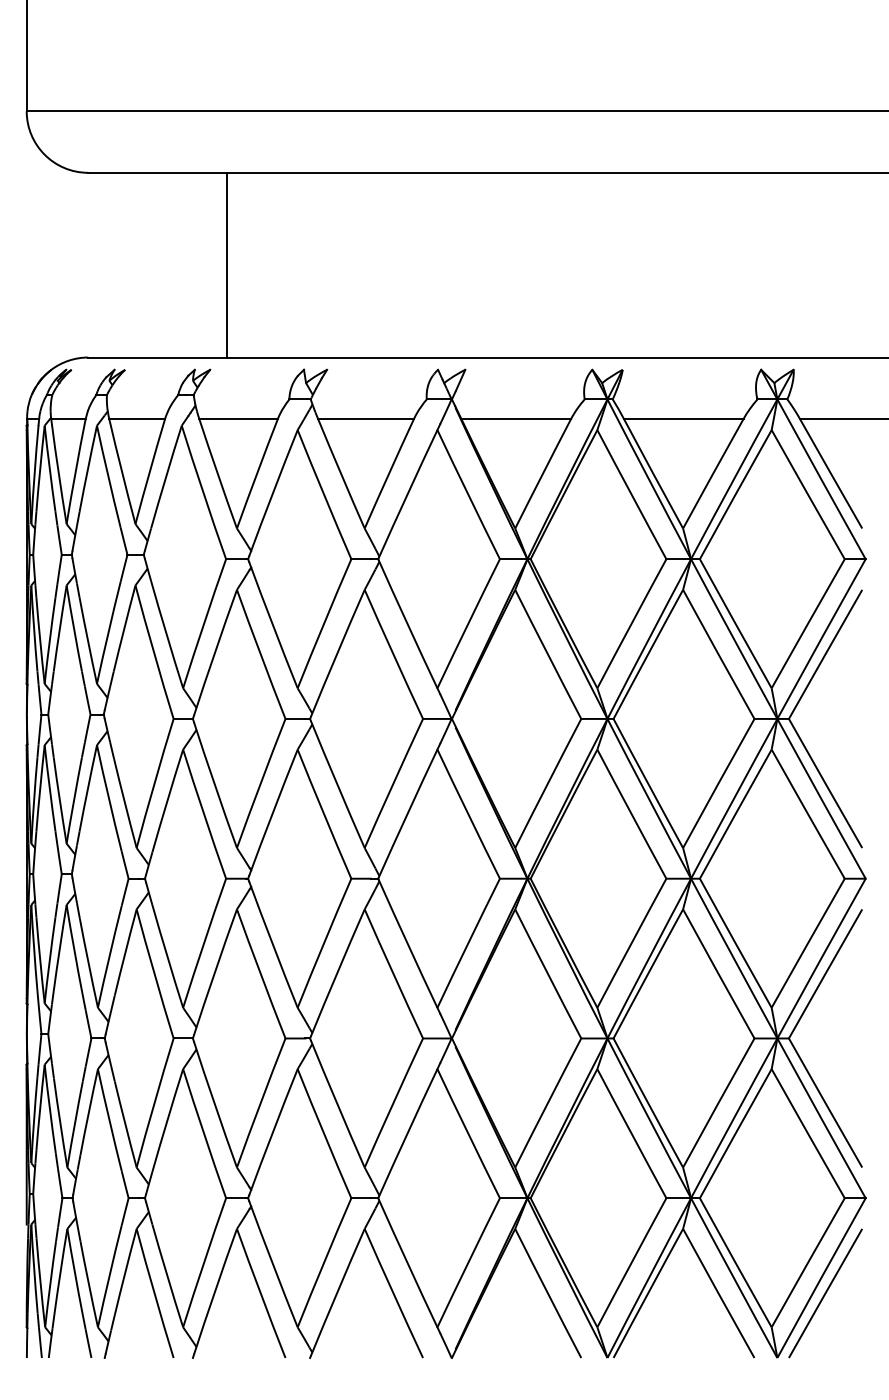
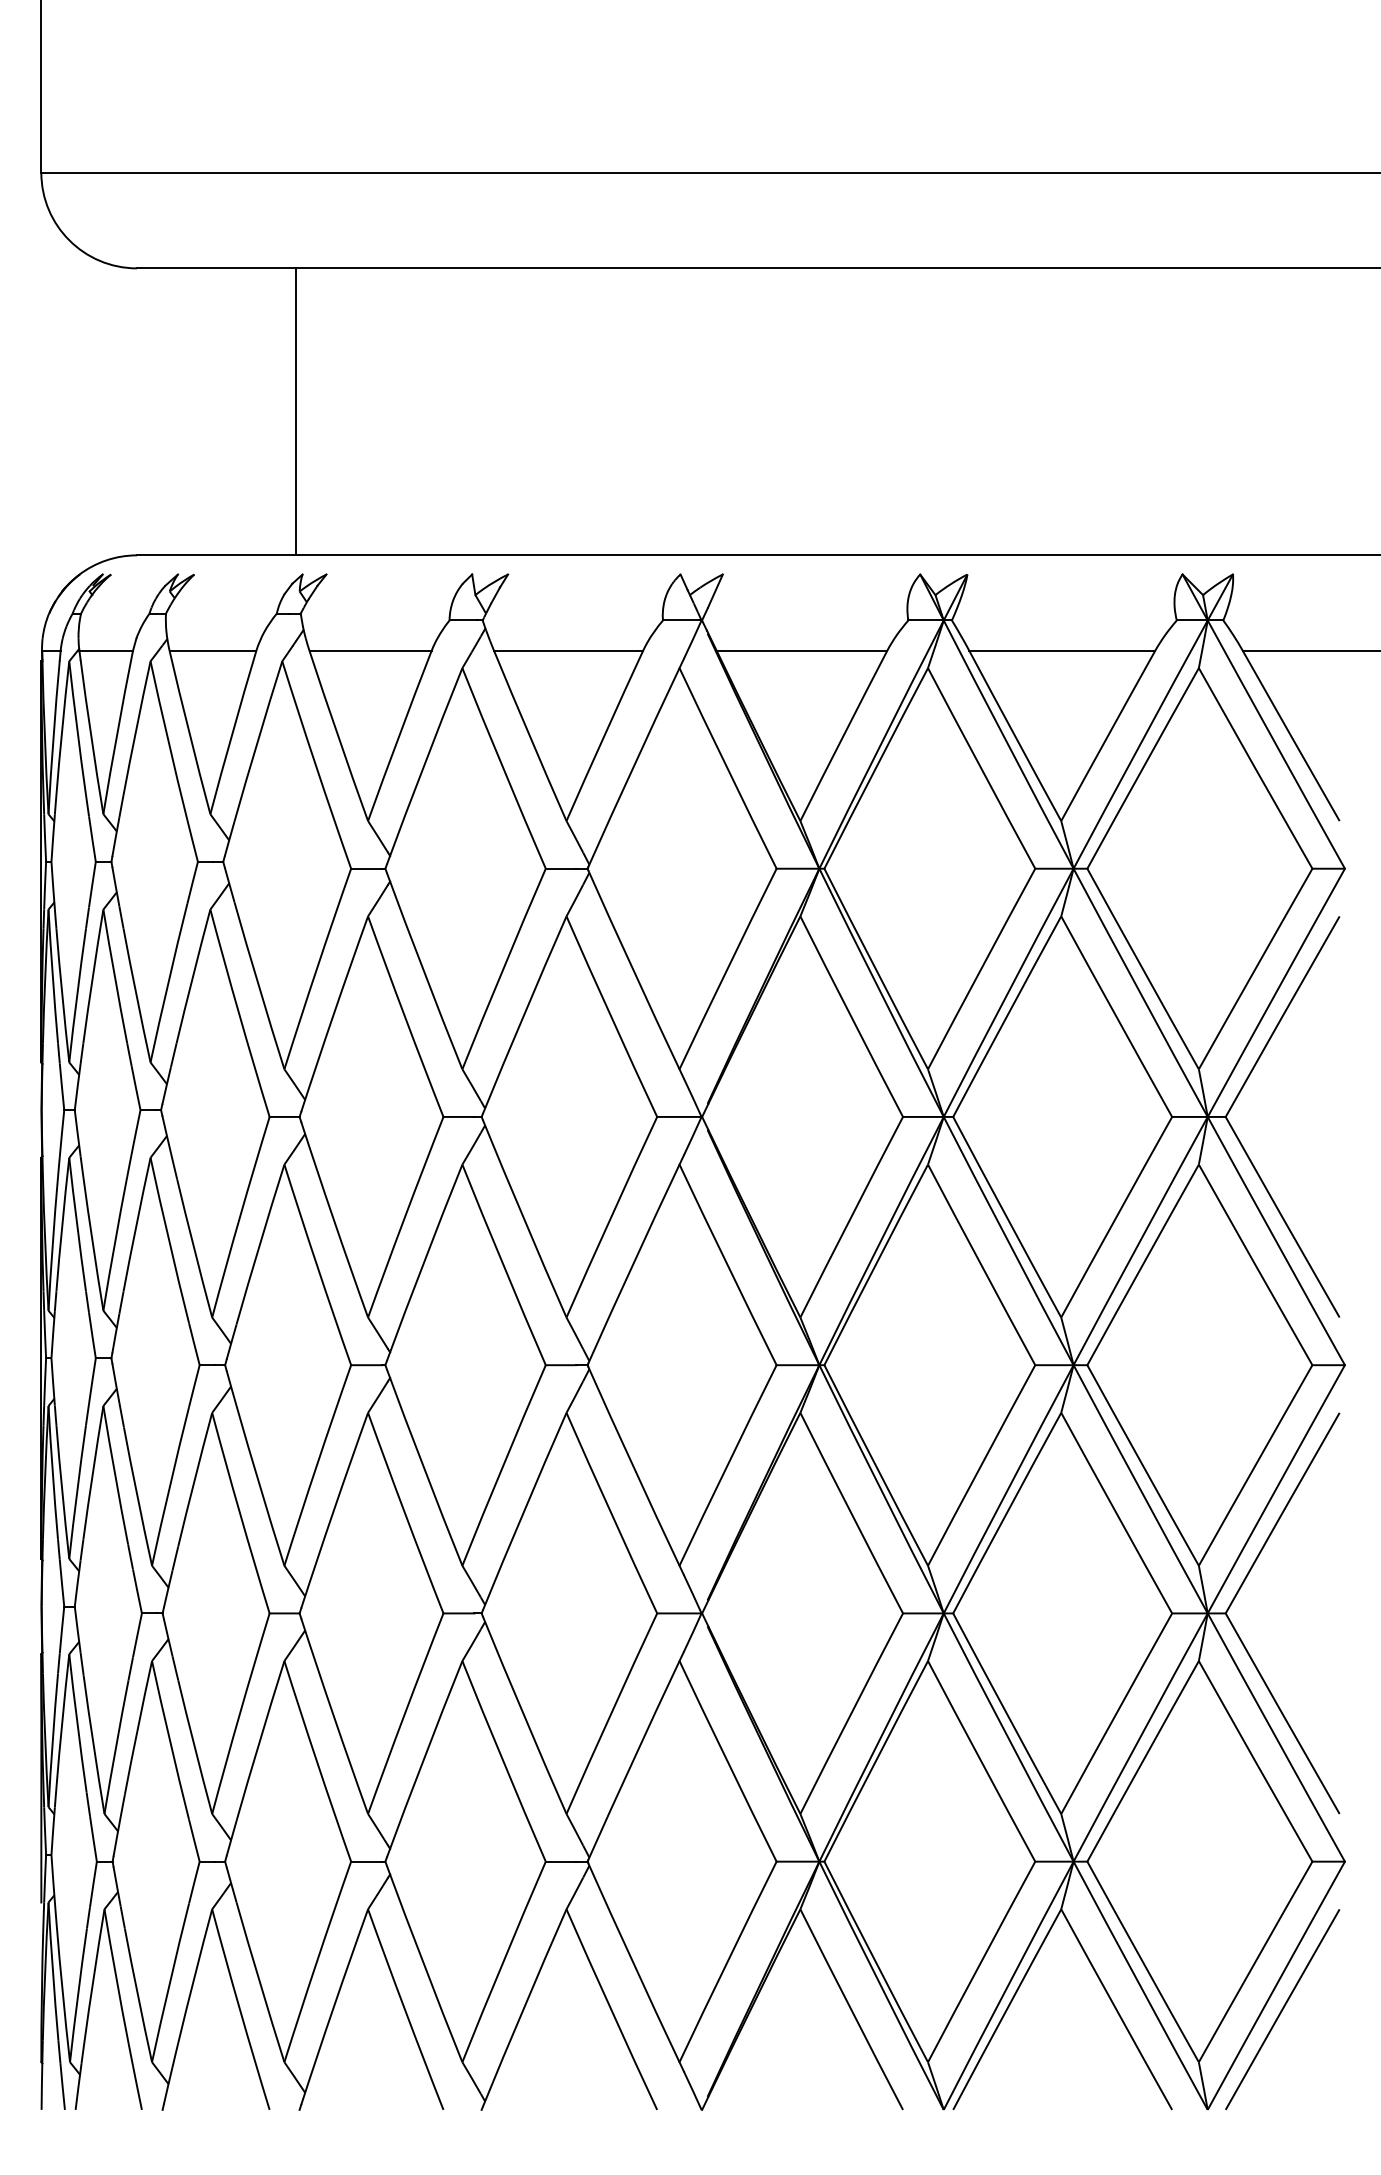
line: (226, 264) -> (295, 410), moved

